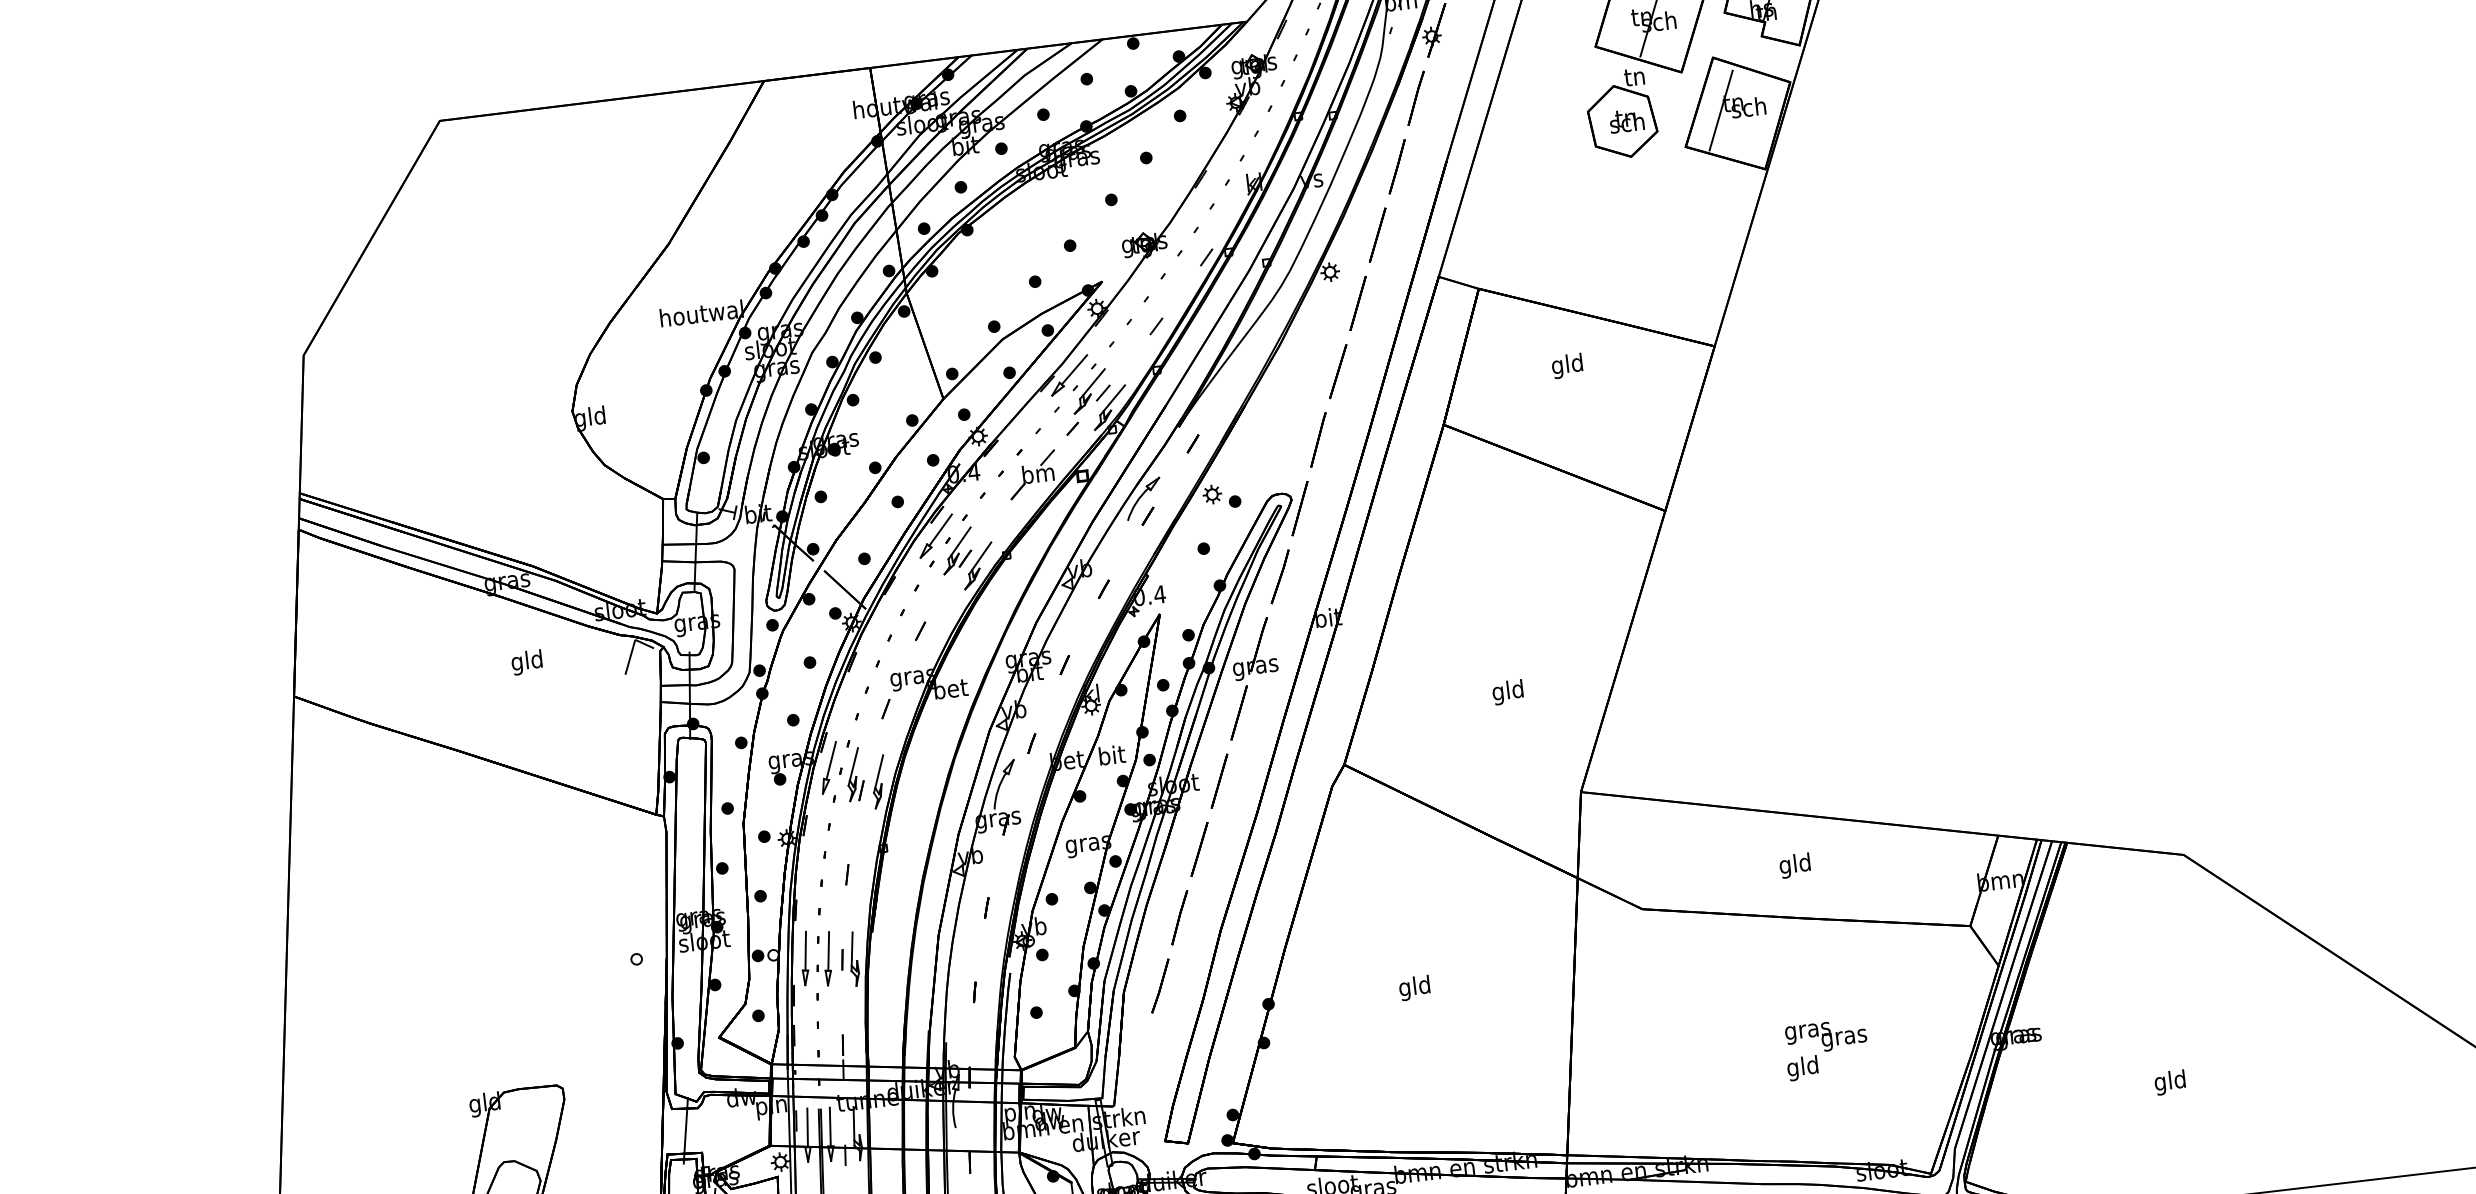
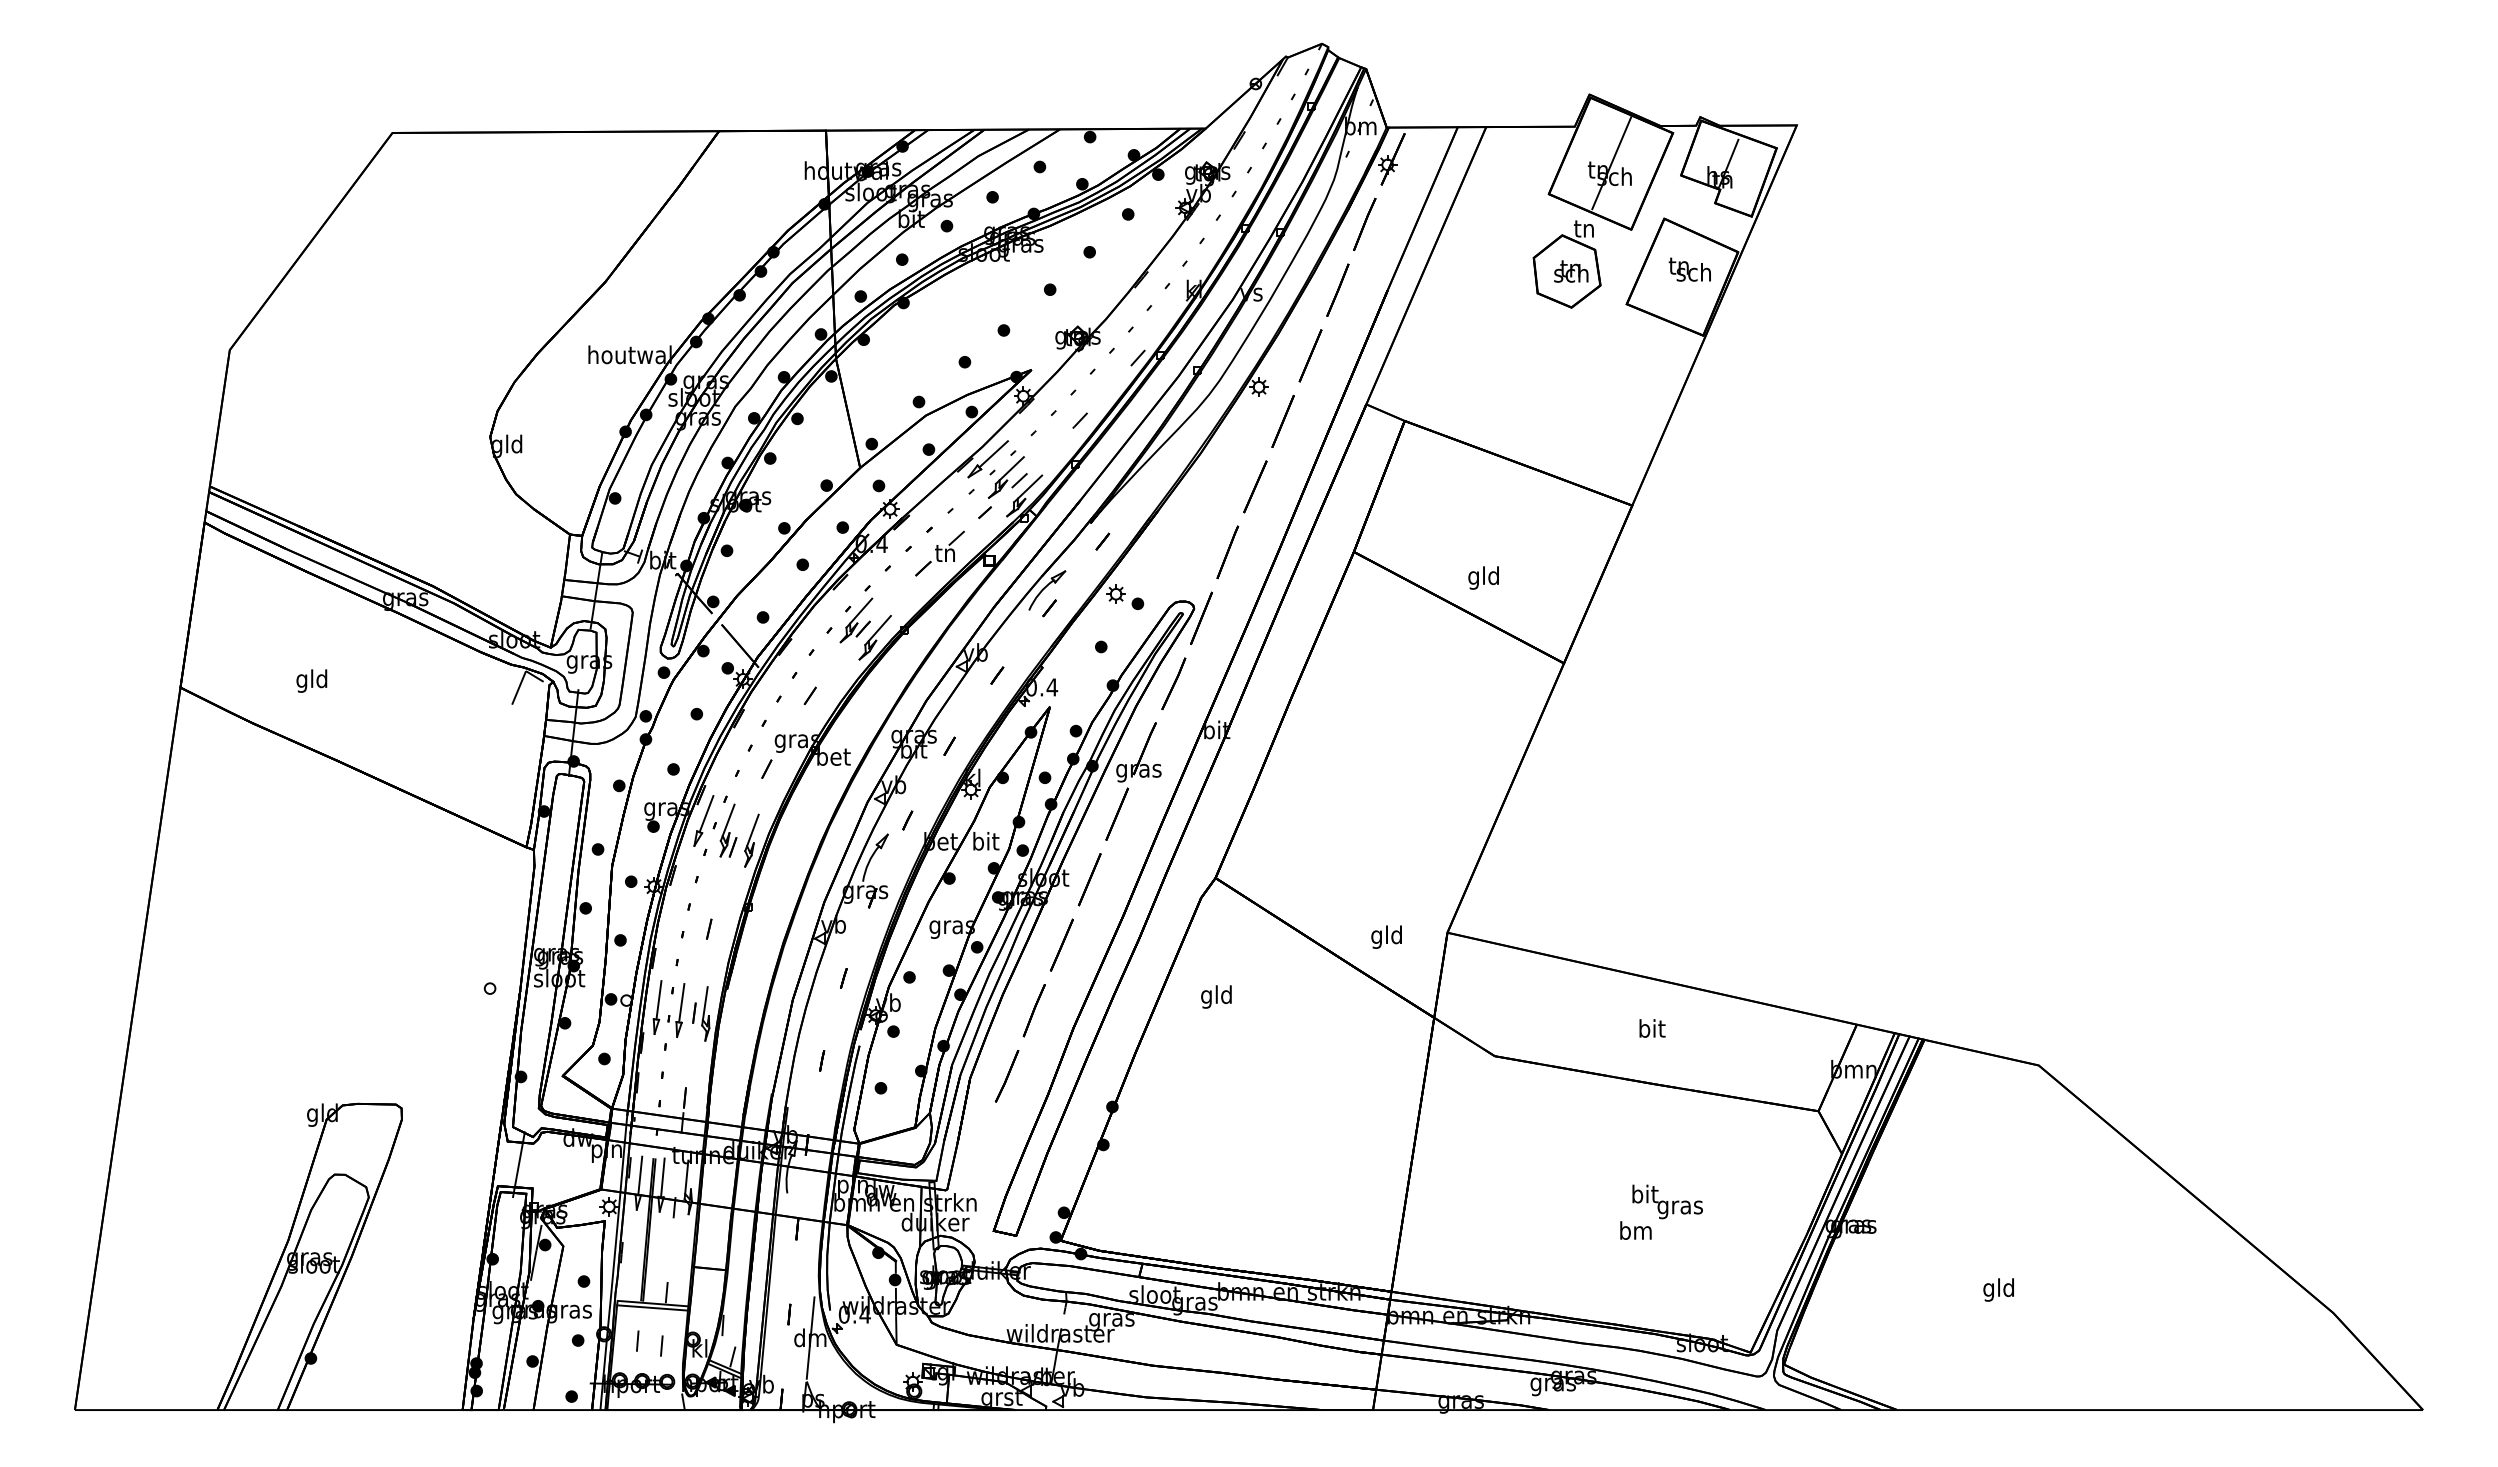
line: (1721, 110) -> (1666, 272), removed
text: (1567, 365) -> (1483, 577), moved
text: (1038, 473) -> (945, 552), bm -> tn
part: (936, 535) -> (837, 602), removed
text: (526, 662) -> (311, 680), moved
text: (1507, 691) -> (1386, 936), moved
text: (1795, 865) -> (1651, 1030), gld -> bit
text: (1414, 987) -> (1216, 996), moved
text: (1807, 1031) -> (1644, 1196), gras -> bit
text: (1802, 1067) -> (1635, 1232), gld -> bm

